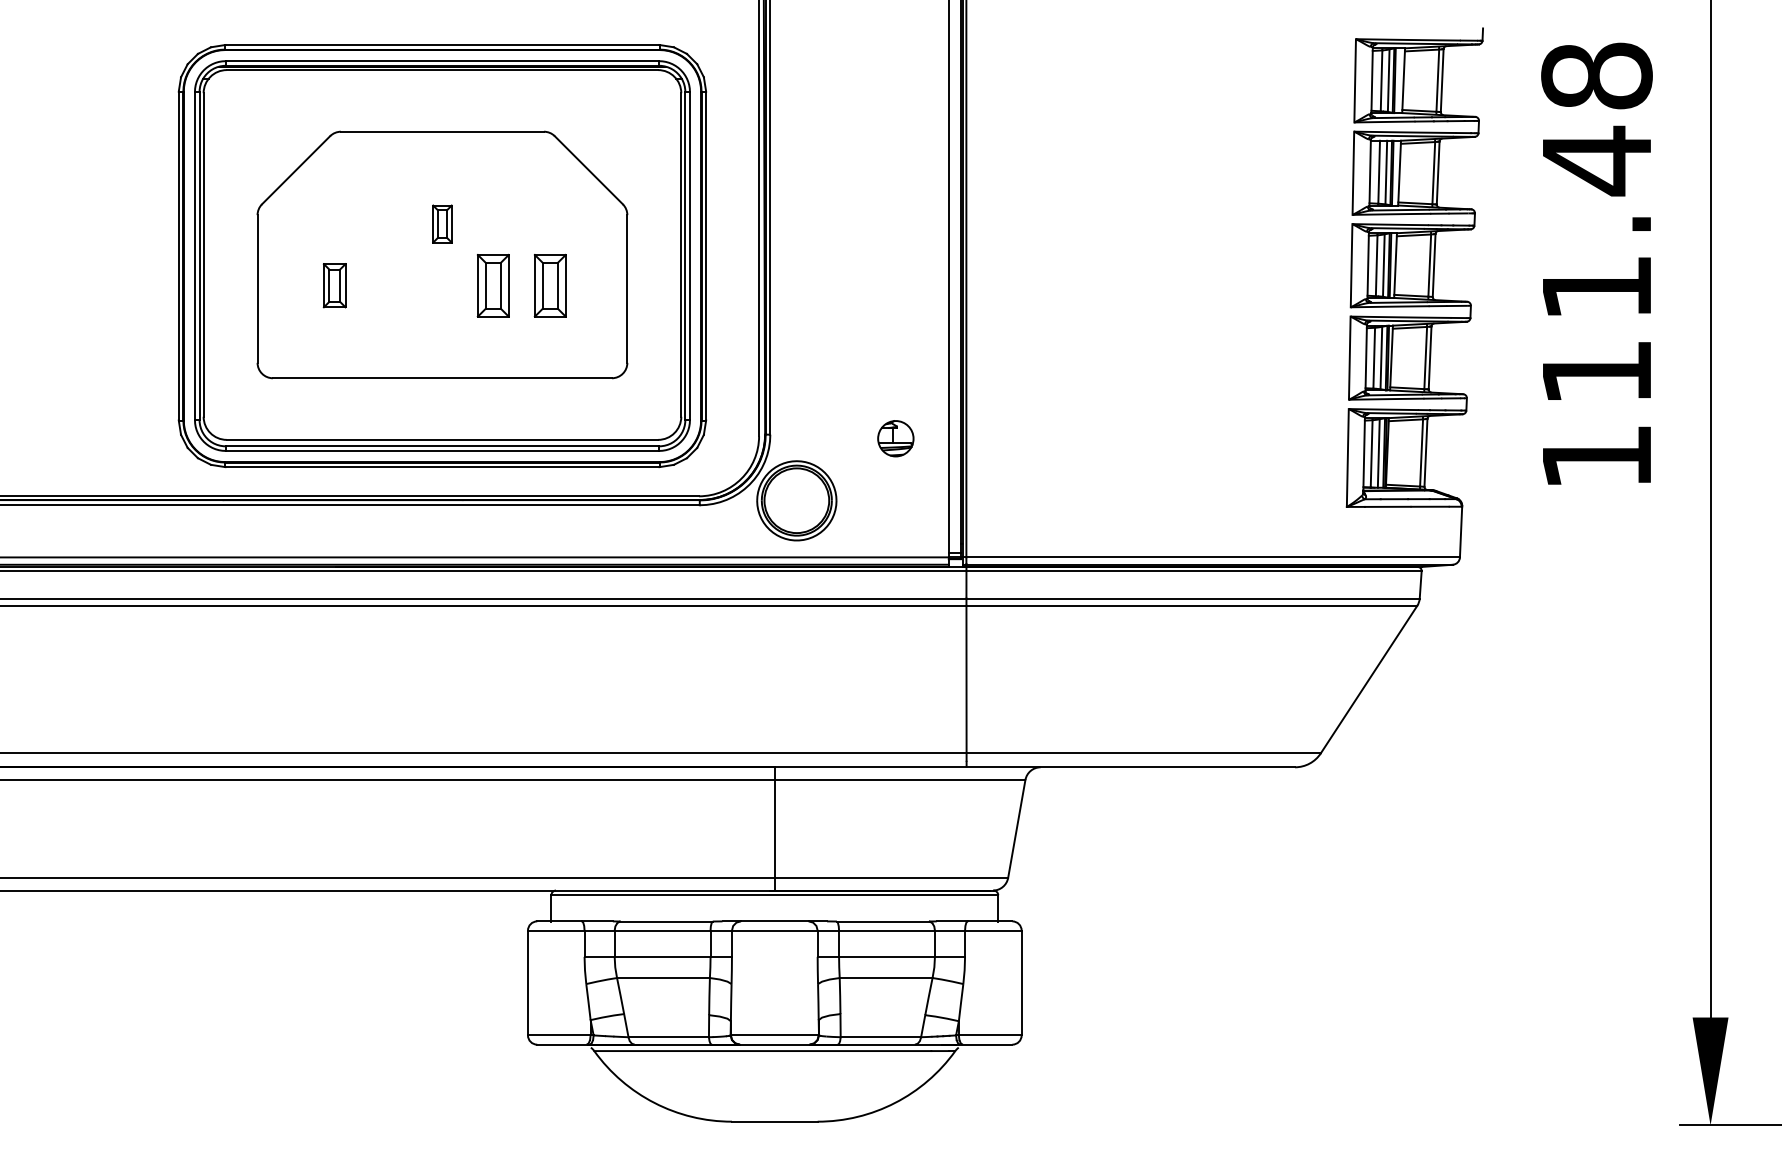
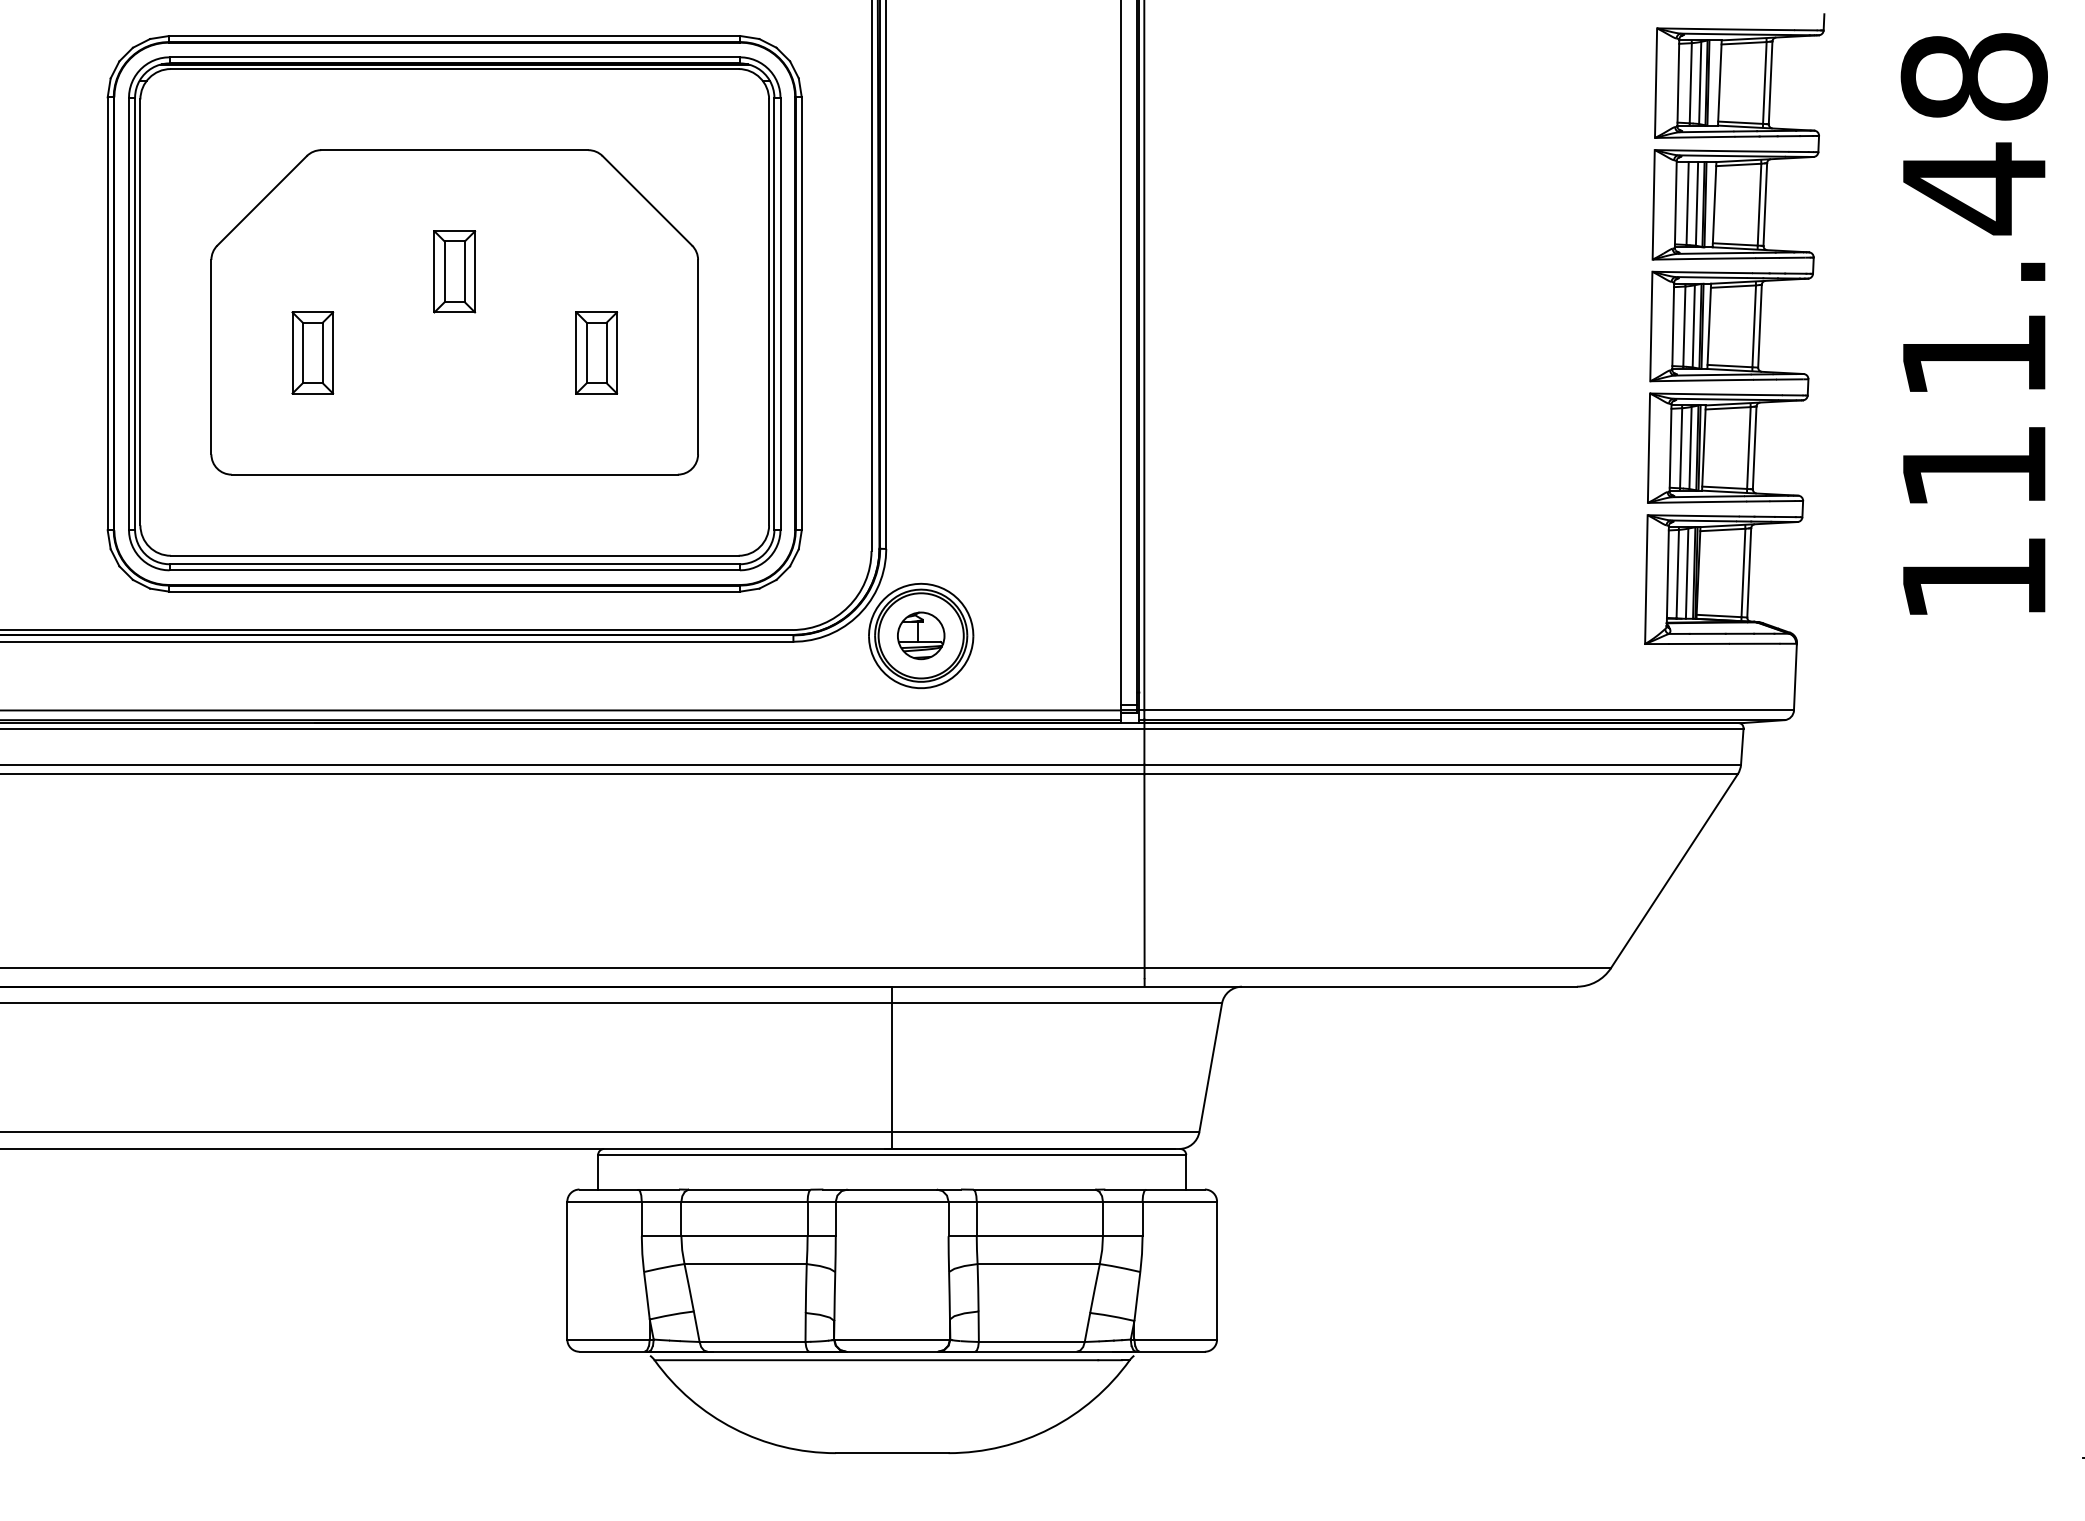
part: (442, 223) -> (454, 270), size x1.67
part: (334, 285) -> (312, 352), size x1.43
part: (492, 285) -> (520, 352), removed
part: (895, 438) -> (920, 635), moved

